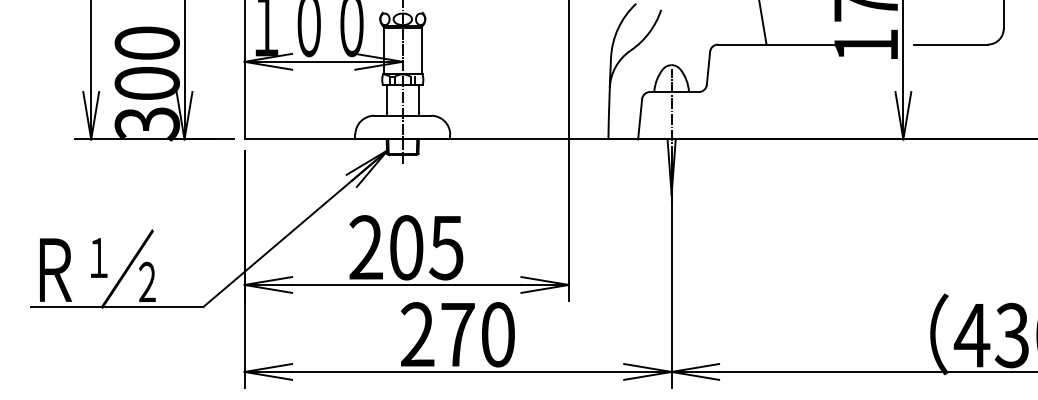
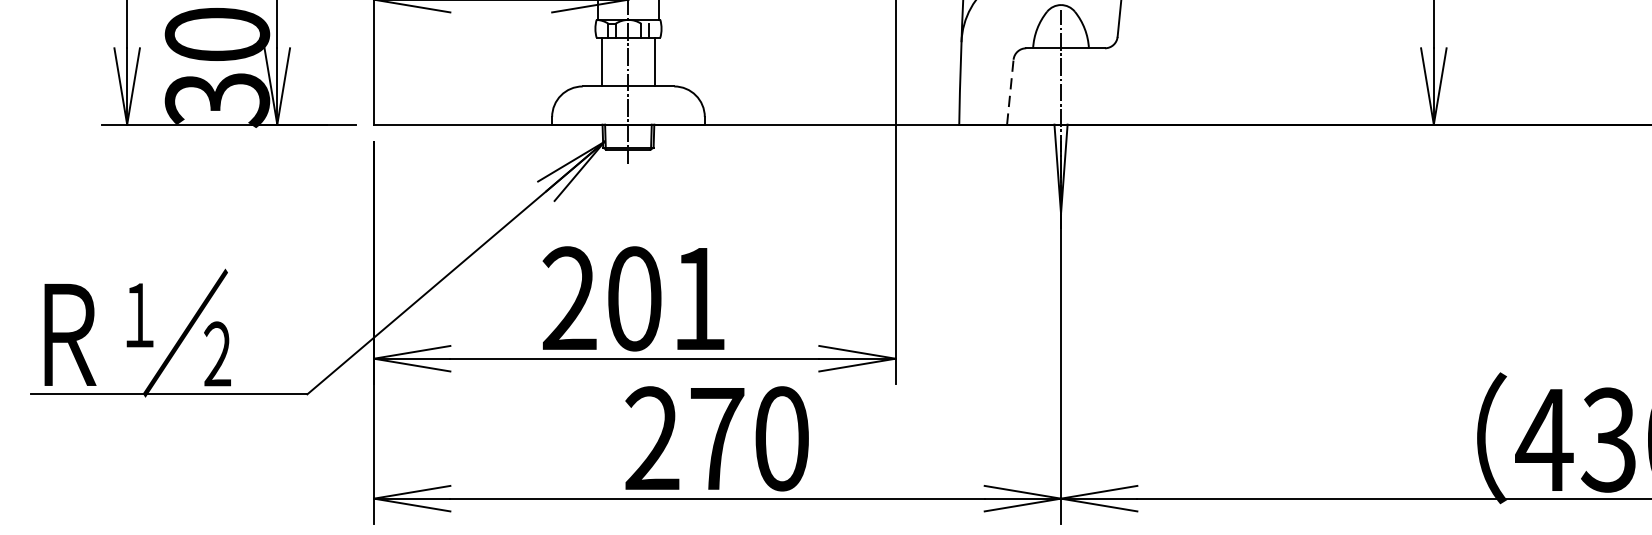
line: (640, 118) -> (1010, 90), solid -> dashed
text: (446, 248) -> (698, 300), 205 -> 201

